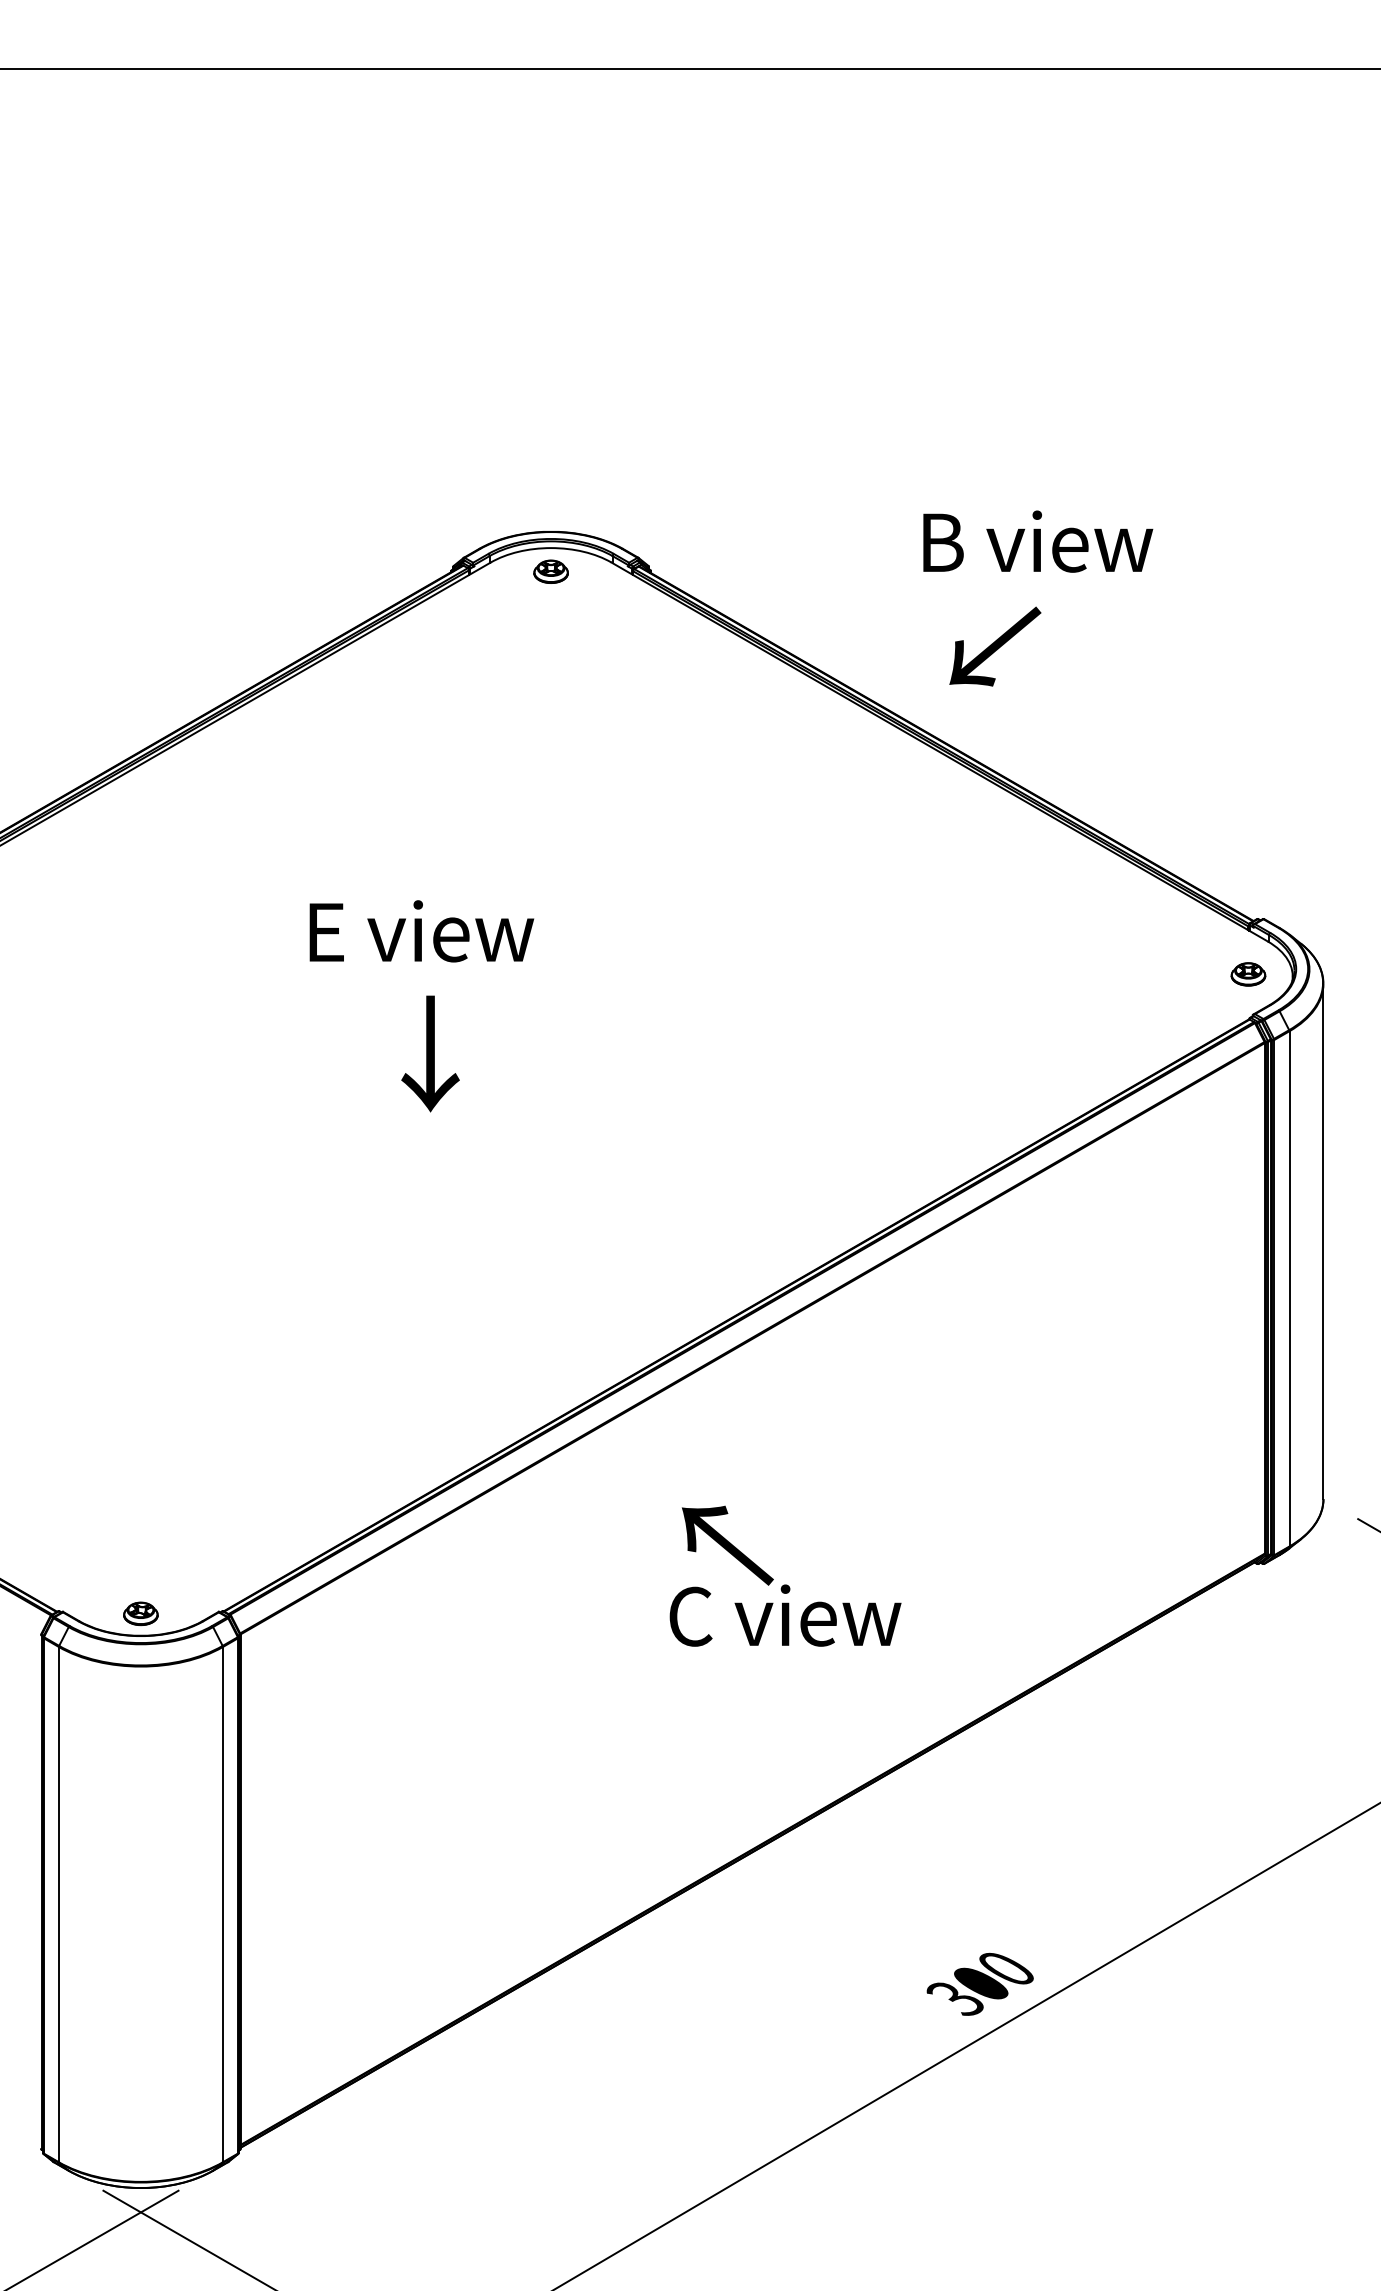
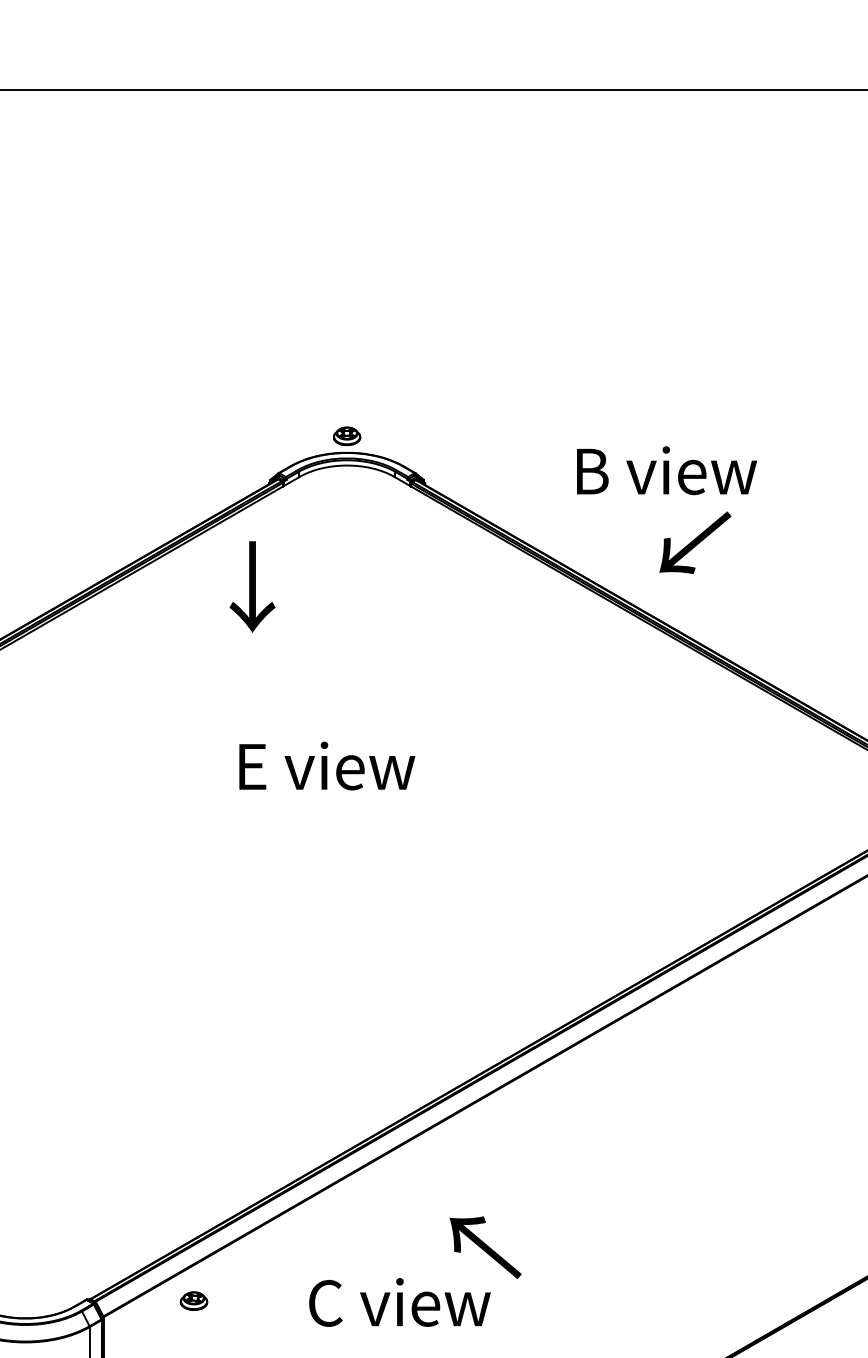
text: (1038, 541) -> (667, 470), moved
part: (550, 571) -> (346, 436), moved
text: (421, 931) -> (326, 766), moved
text: (430, 1053) -> (252, 586), moved
part: (140, 1613) -> (193, 1300), moved
text: (785, 1615) -> (399, 1302), moved

